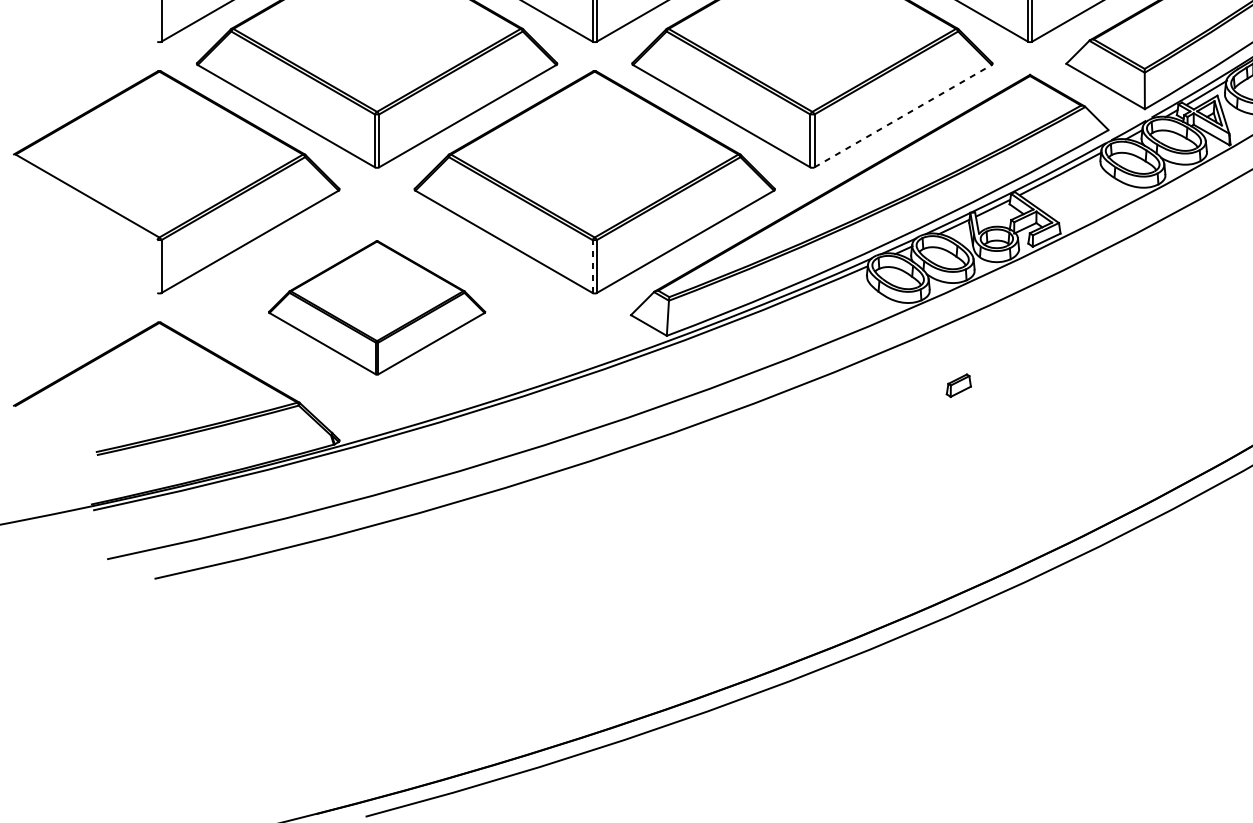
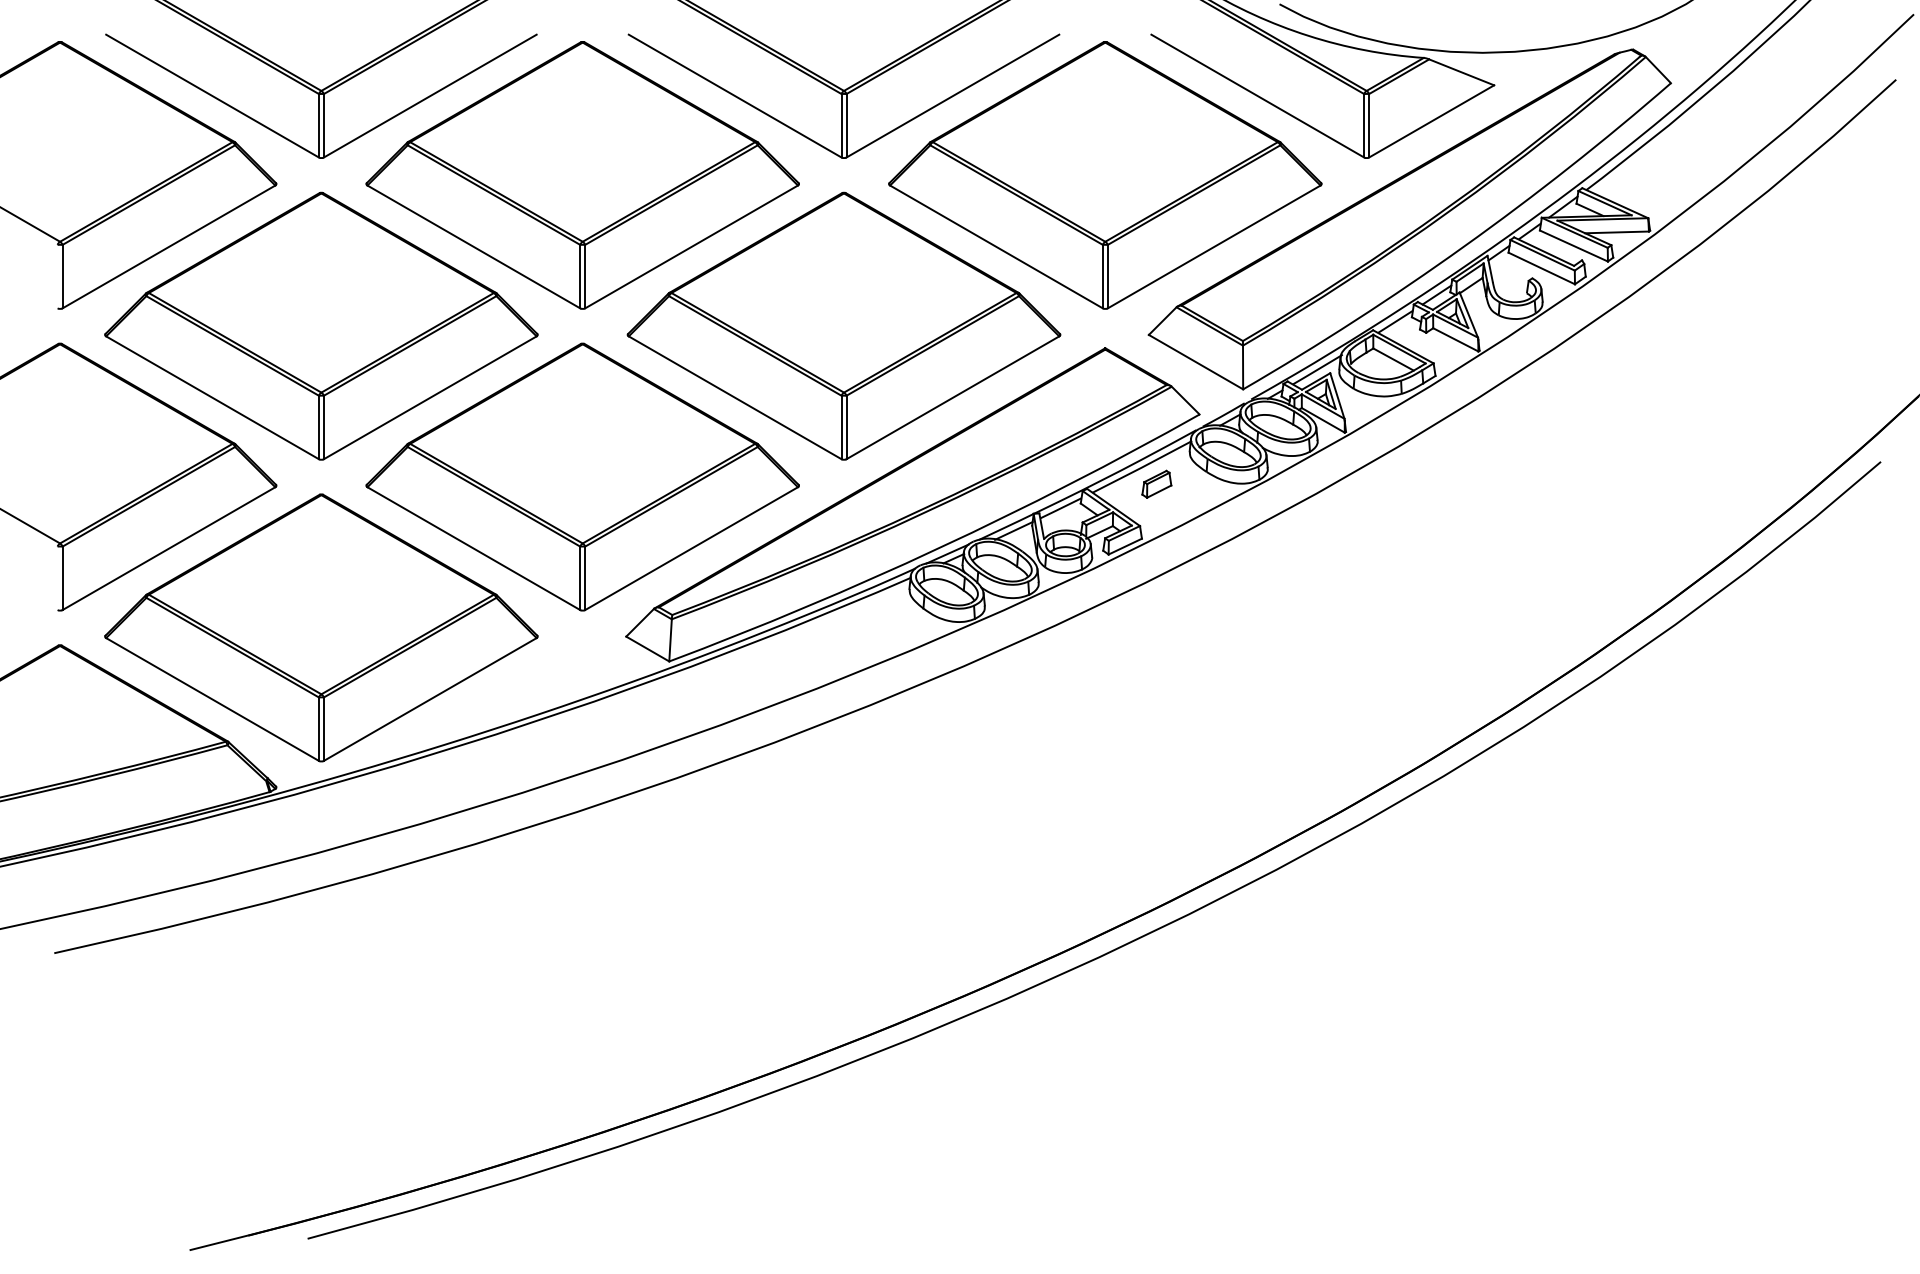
line: (902, 115) -> (952, 397), dashed -> solid
line: (592, 266) -> (580, 578), dashed -> solid
part: (377, 307) -> (321, 627), size x1.67
part: (958, 385) -> (1156, 483), moved

